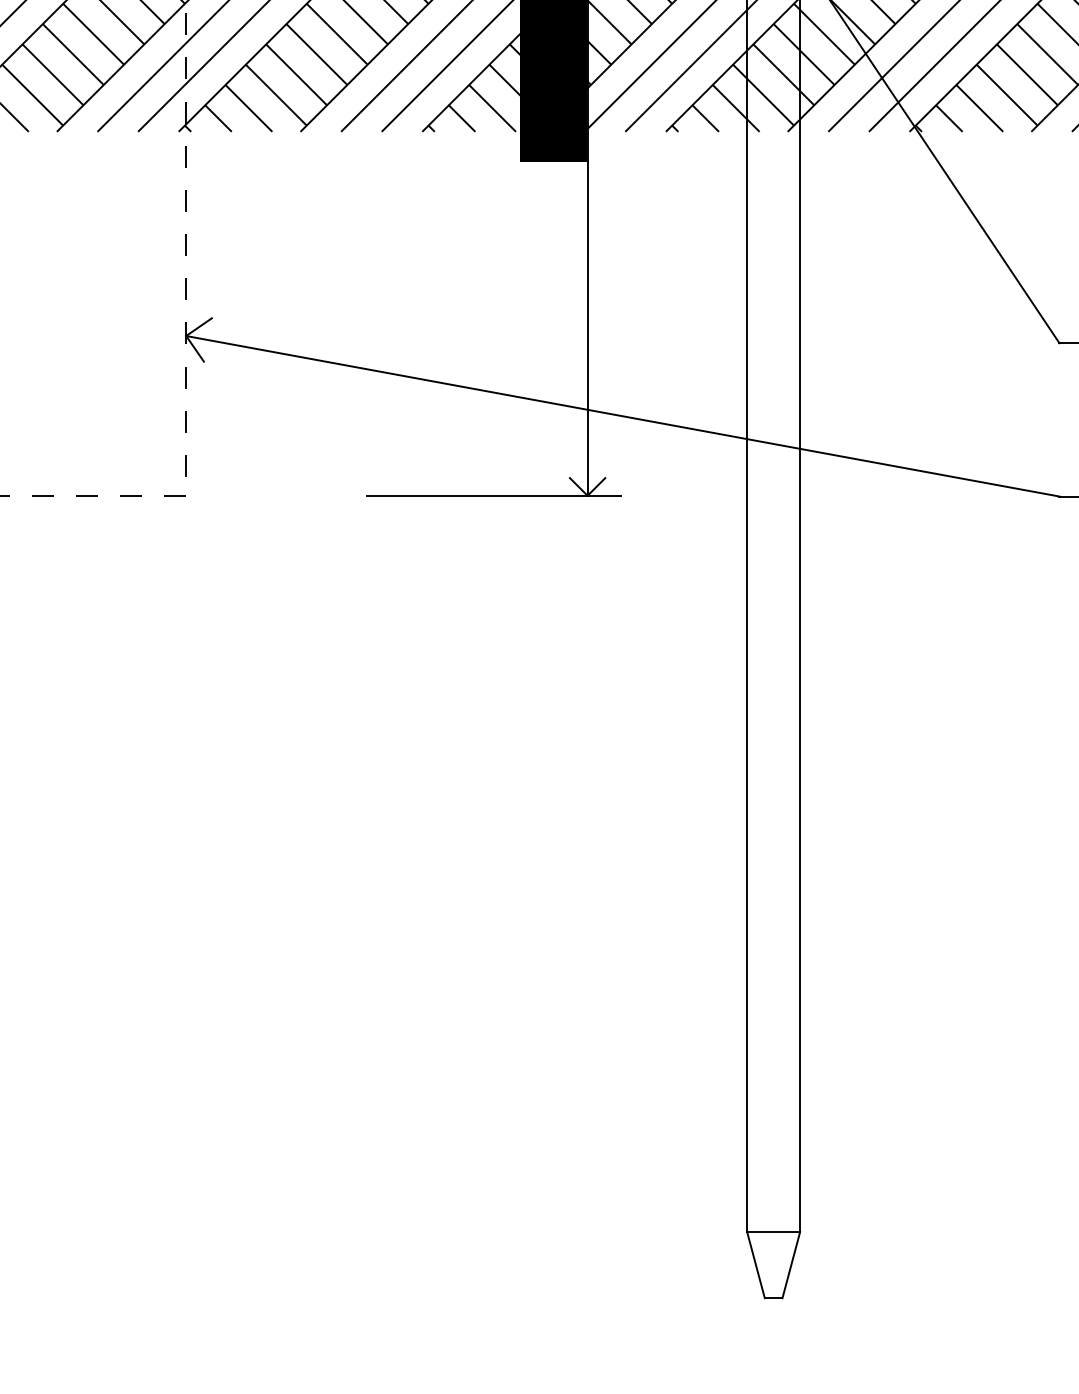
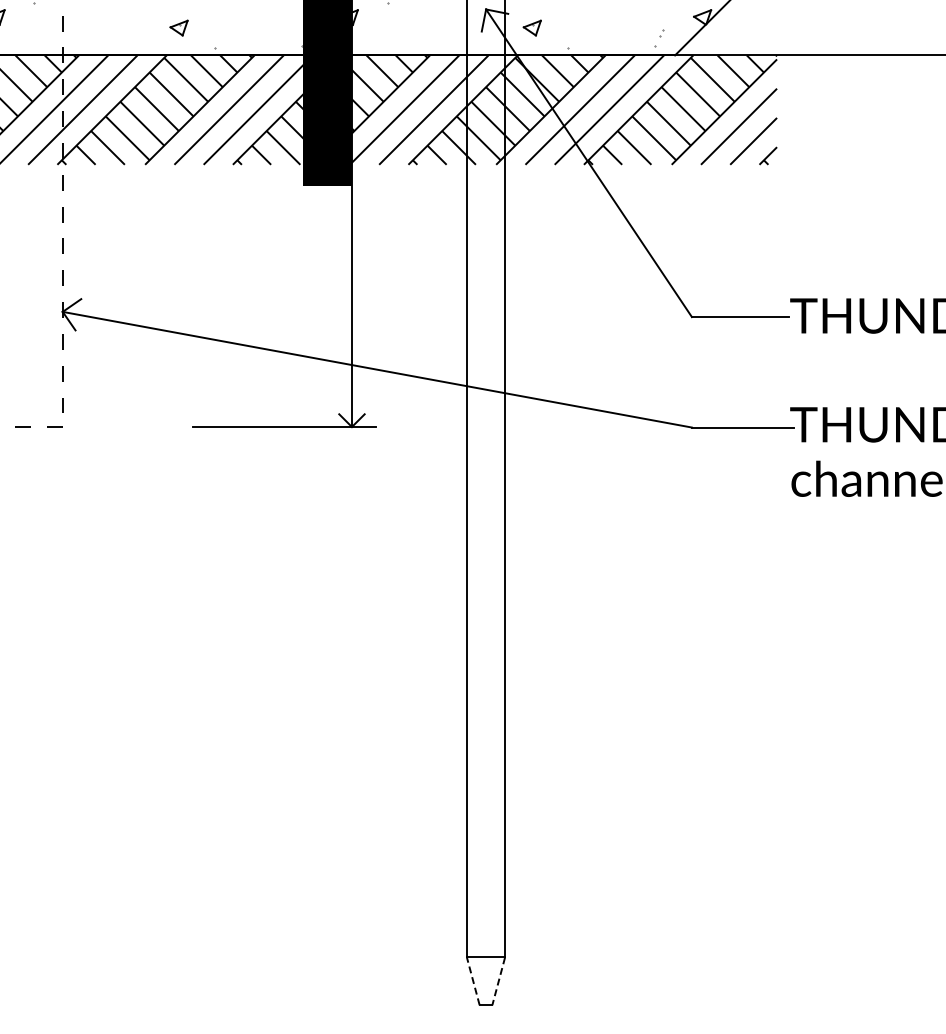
line: (756, 1265) -> (473, 981), solid -> dashed
line: (790, 1265) -> (498, 981), solid -> dashed

